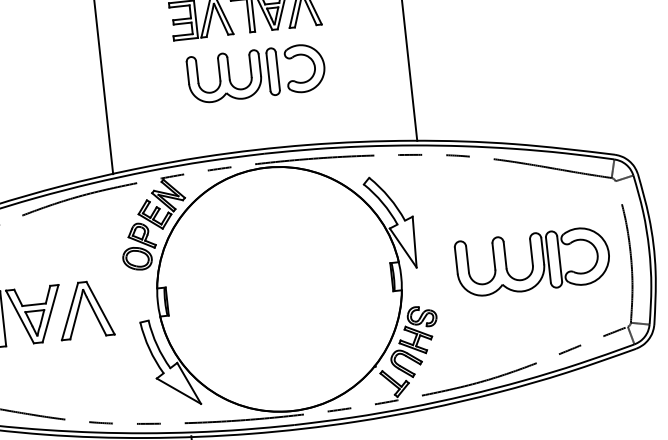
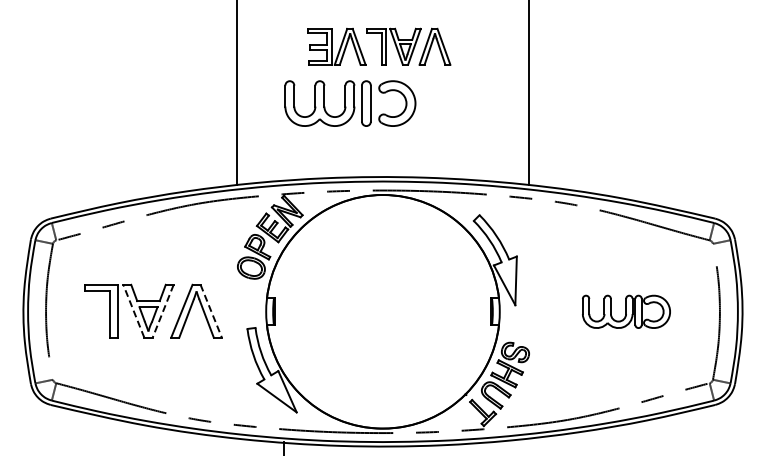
part: (256, 73) -> (350, 103), moved
part: (533, 261) -> (626, 311), size x0.6
line: (100, 308) -> (211, 311), solid -> dashed
line: (50, 313) -> (163, 311), solid -> dashed
line: (19, 316) -> (133, 310), solid -> dashed

